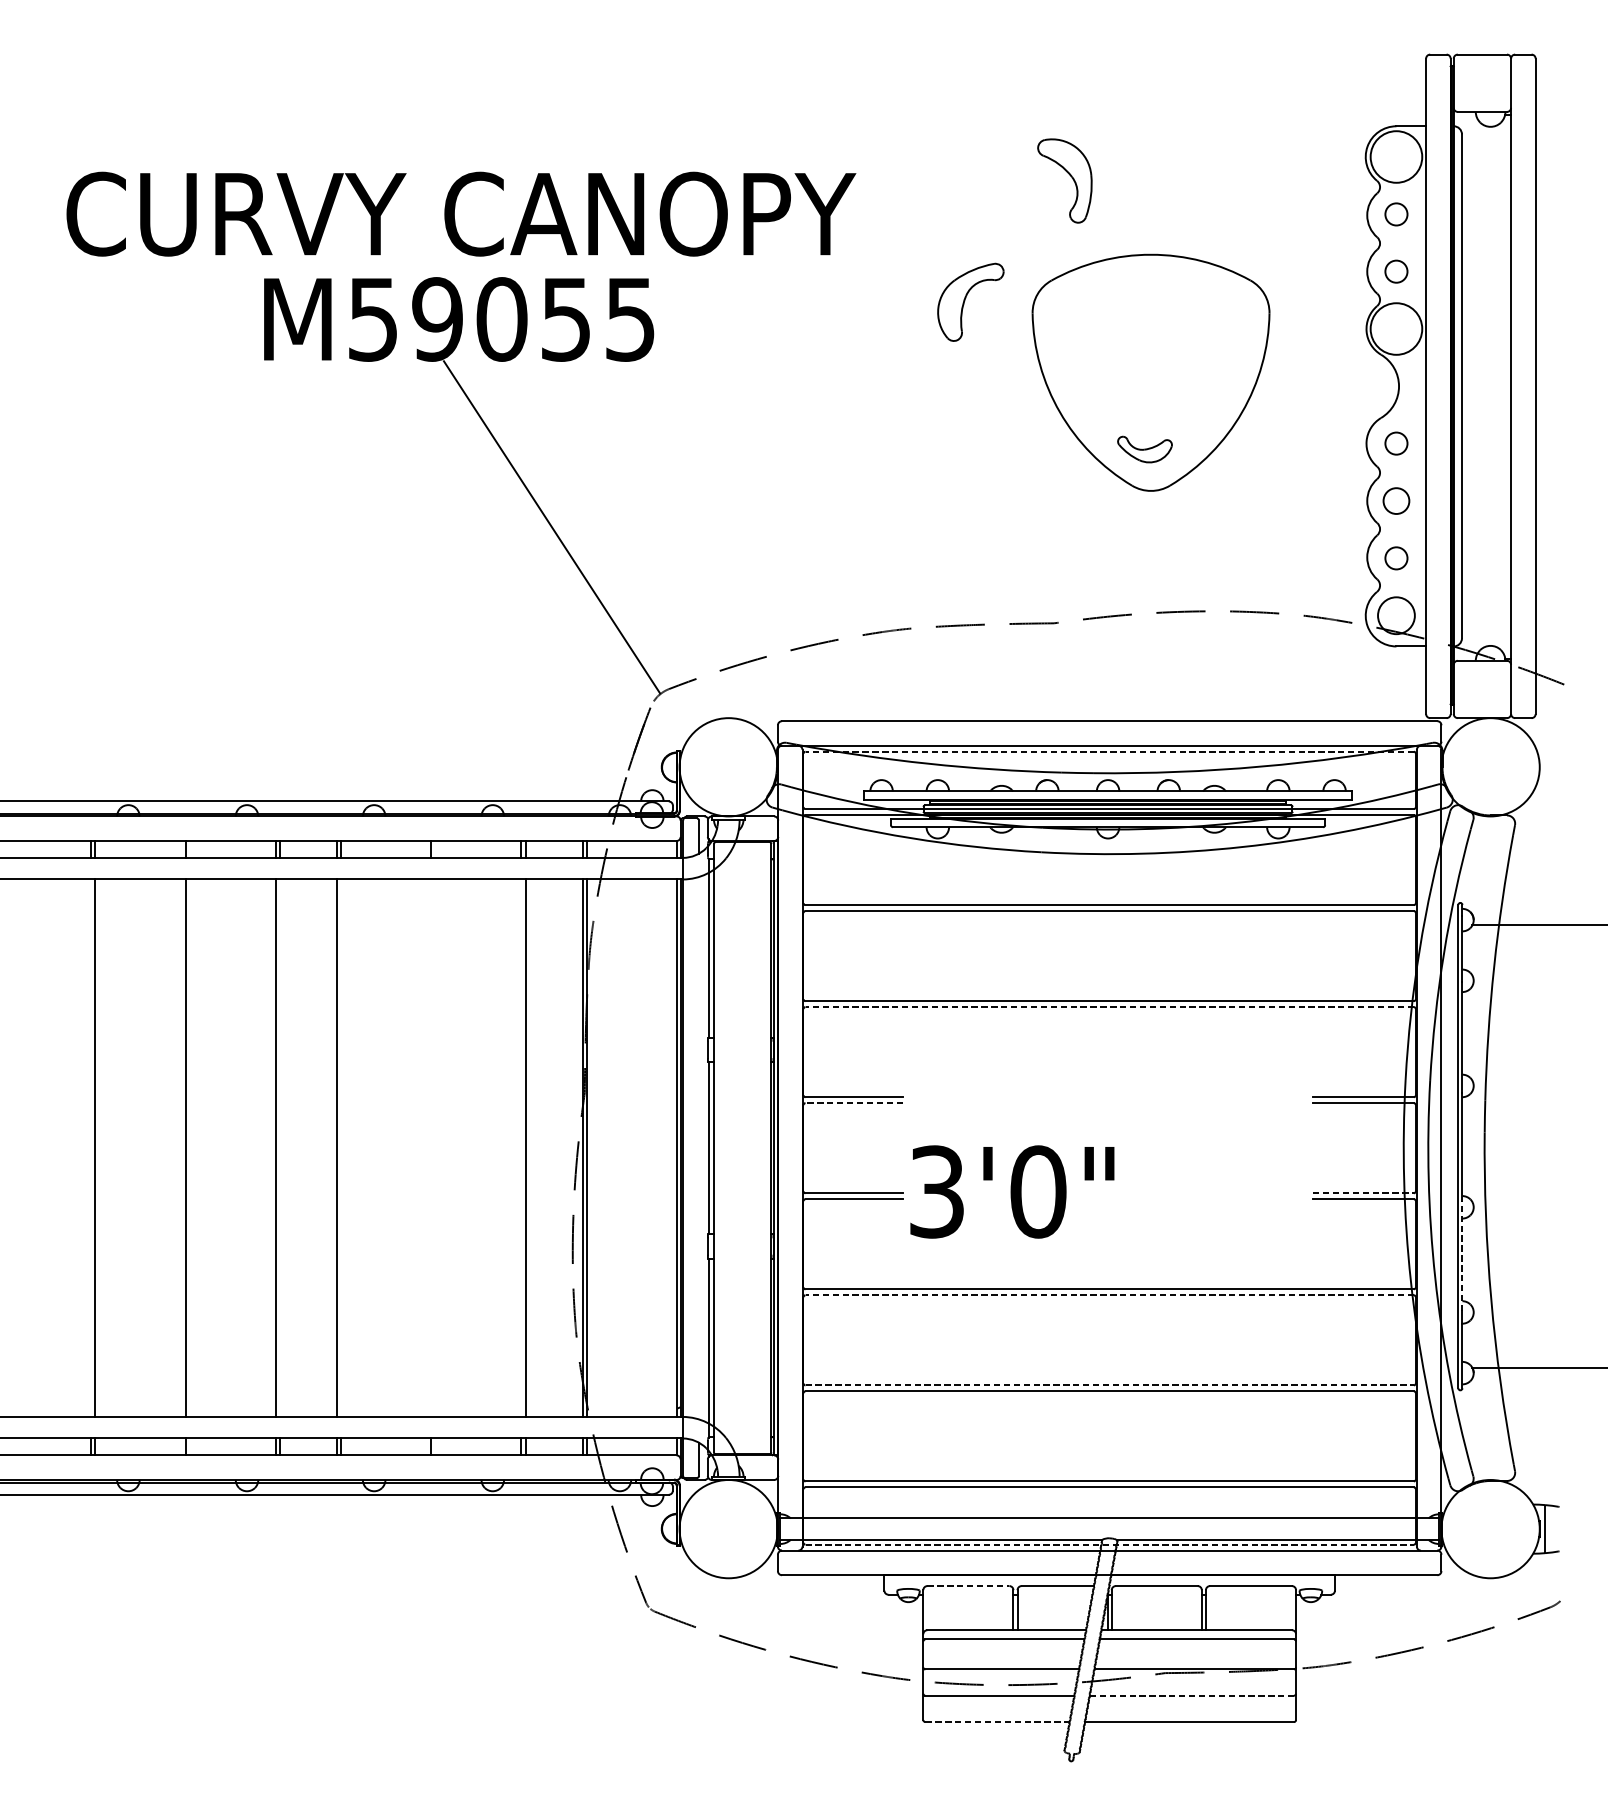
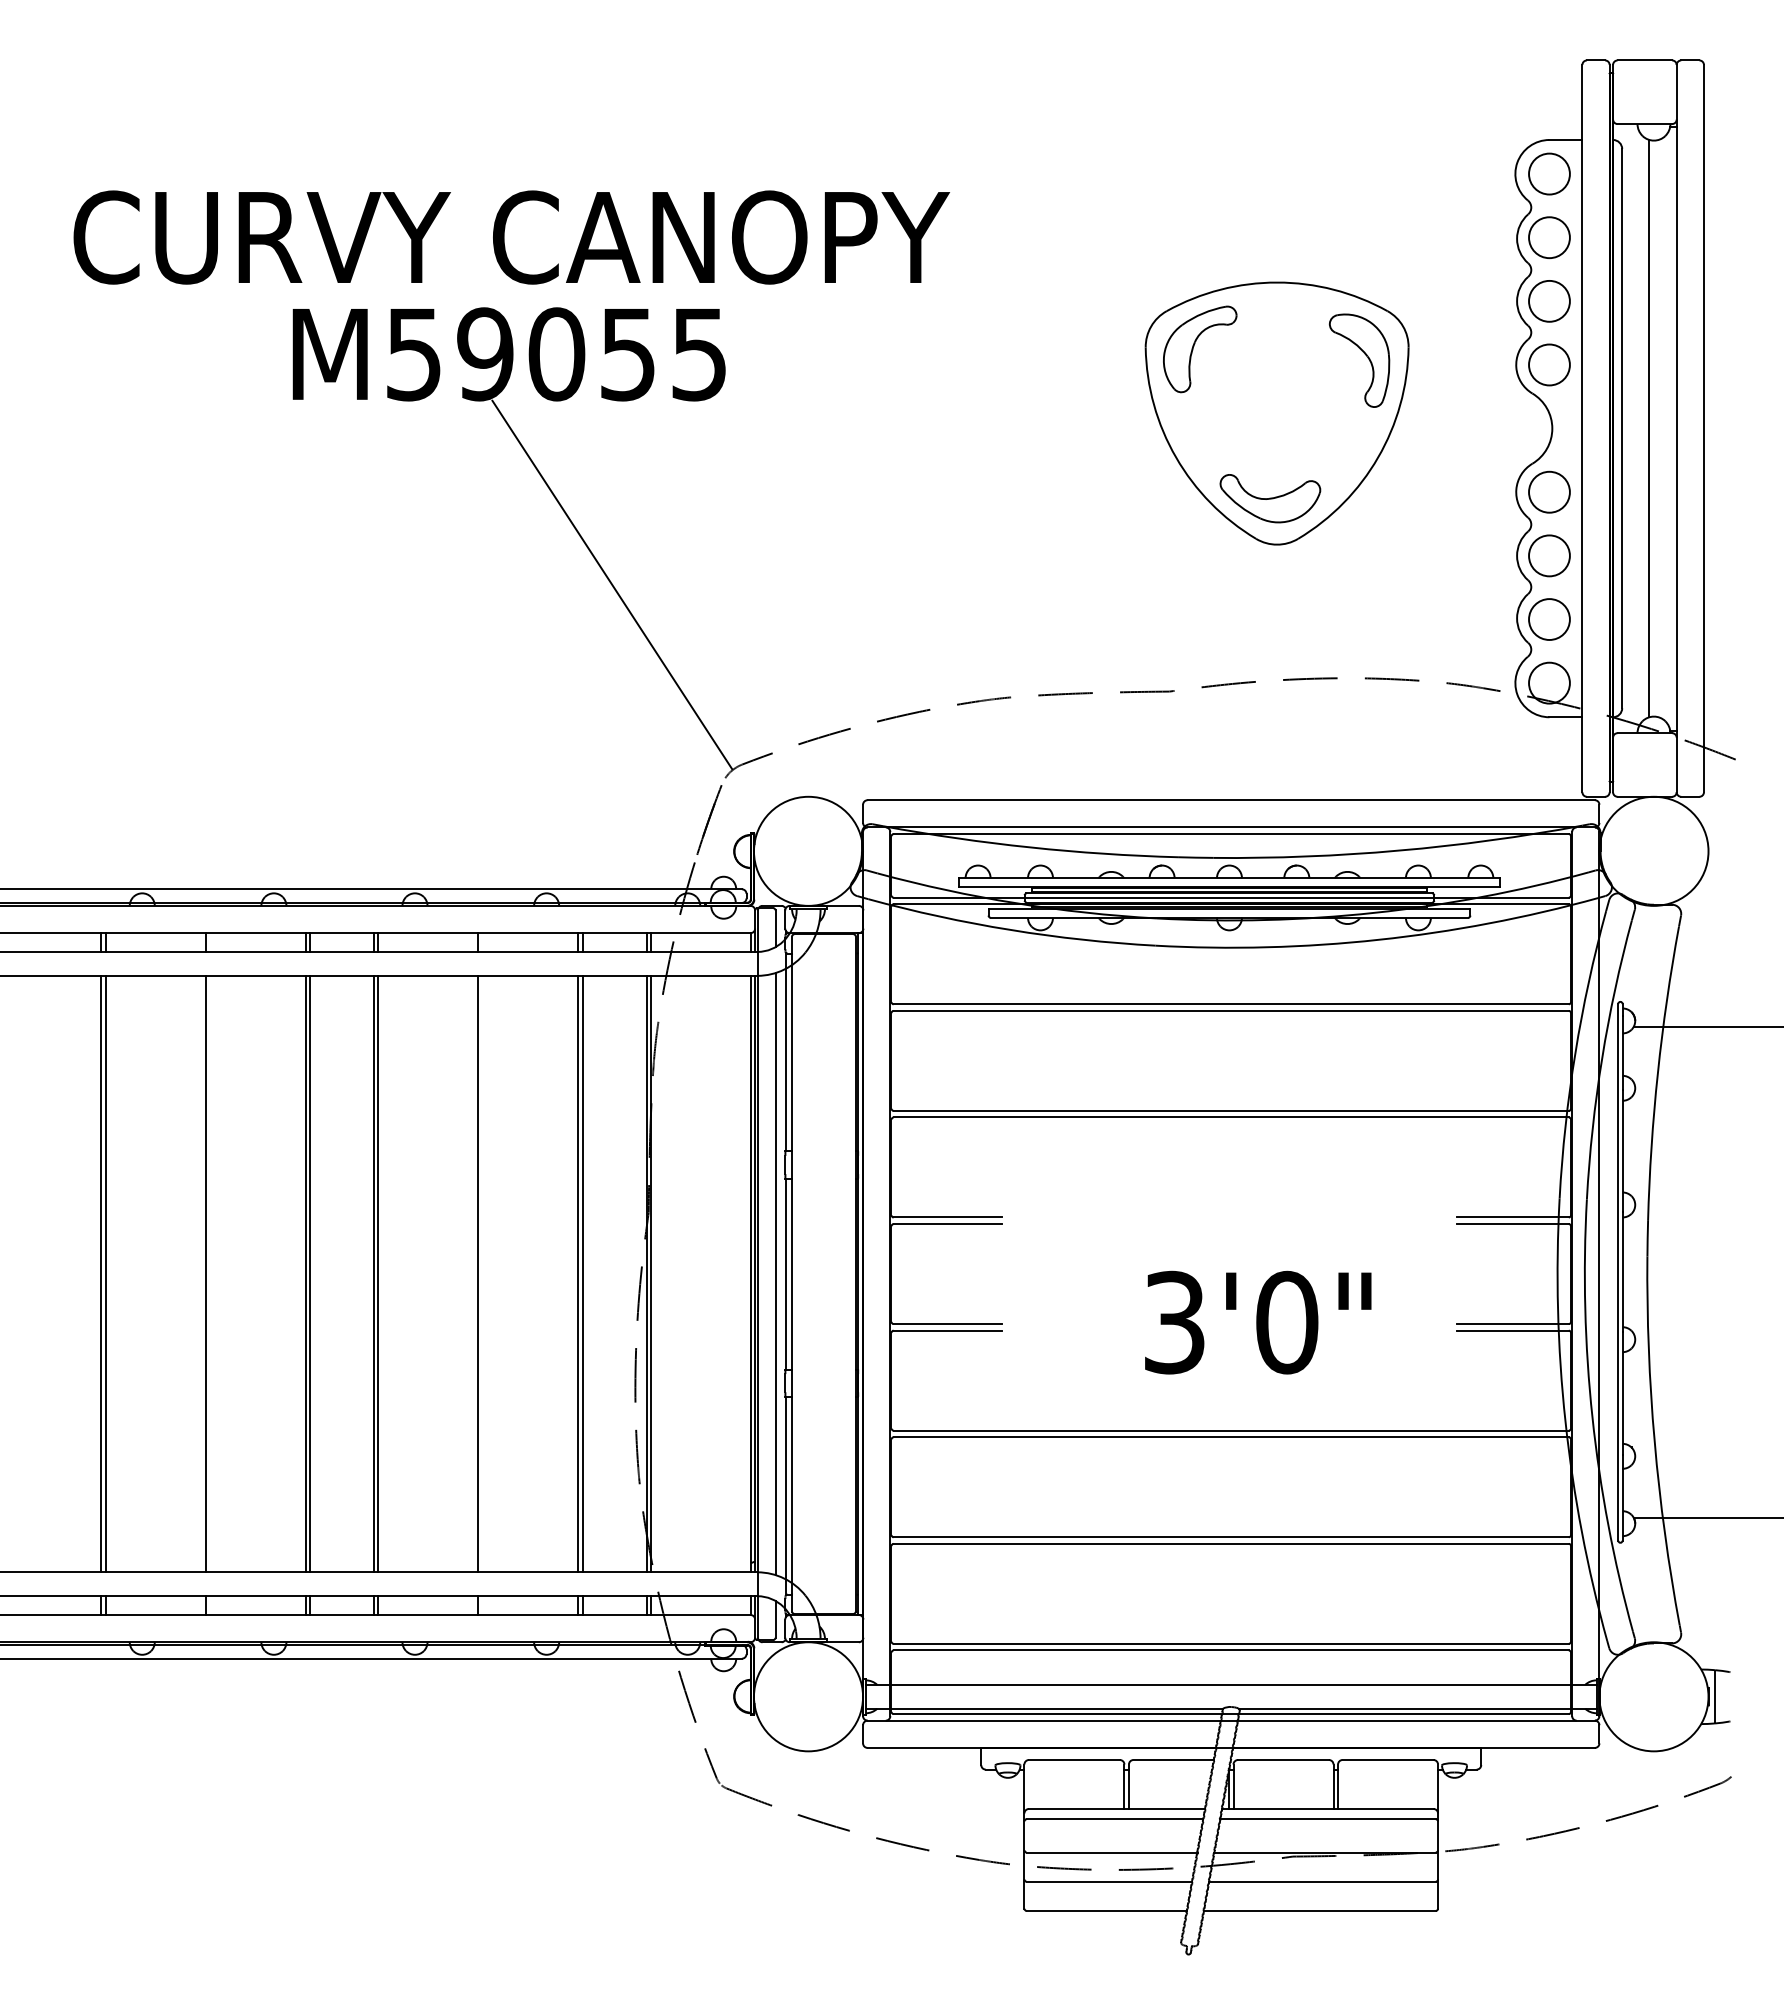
circle: (1396, 156) -> (1549, 173), size x0.71
part: (1069, 175) -> (1364, 354), moved
circle: (1396, 214) -> (1549, 237), size x1.67
circle: (1396, 270) -> (1549, 300), size x1.67
part: (965, 299) -> (1194, 346), moved
circle: (1396, 328) -> (1549, 364), size x0.71
line: (1486, 386) -> (1649, 428), added
circle: (1396, 443) -> (1549, 491), size x1.67
part: (1145, 449) -> (1270, 498), size x1.67
circle: (1396, 500) -> (1549, 555), size x1.43
circle: (1396, 558) -> (1549, 619), size x1.67
line: (1109, 752) -> (1231, 834), dashed -> solid
line: (1109, 1007) -> (1231, 1117), dashed -> solid
line: (854, 1103) -> (947, 1224), dashed -> solid
line: (91, 1147) -> (101, 1273), added
line: (280, 1147) -> (310, 1273), added
line: (341, 1147) -> (378, 1273), added
line: (431, 1147) -> (478, 1273), added
line: (521, 1147) -> (578, 1273), added
line: (699, 1148) -> (775, 1274), added
text: (1012, 1191) -> (1258, 1322), moved
line: (1363, 1193) -> (1512, 1324), dashed -> solid
line: (1462, 1255) -> (1622, 1393), dashed -> solid
line: (1109, 1295) -> (1231, 1437), dashed -> solid
line: (1109, 1385) -> (1231, 1537), dashed -> solid
line: (1109, 1545) -> (1231, 1714), dashed -> solid
line: (968, 1585) -> (1074, 1759), dashed -> solid
line: (1192, 1695) -> (1323, 1881), dashed -> solid
line: (998, 1721) -> (1107, 1910), dashed -> solid

